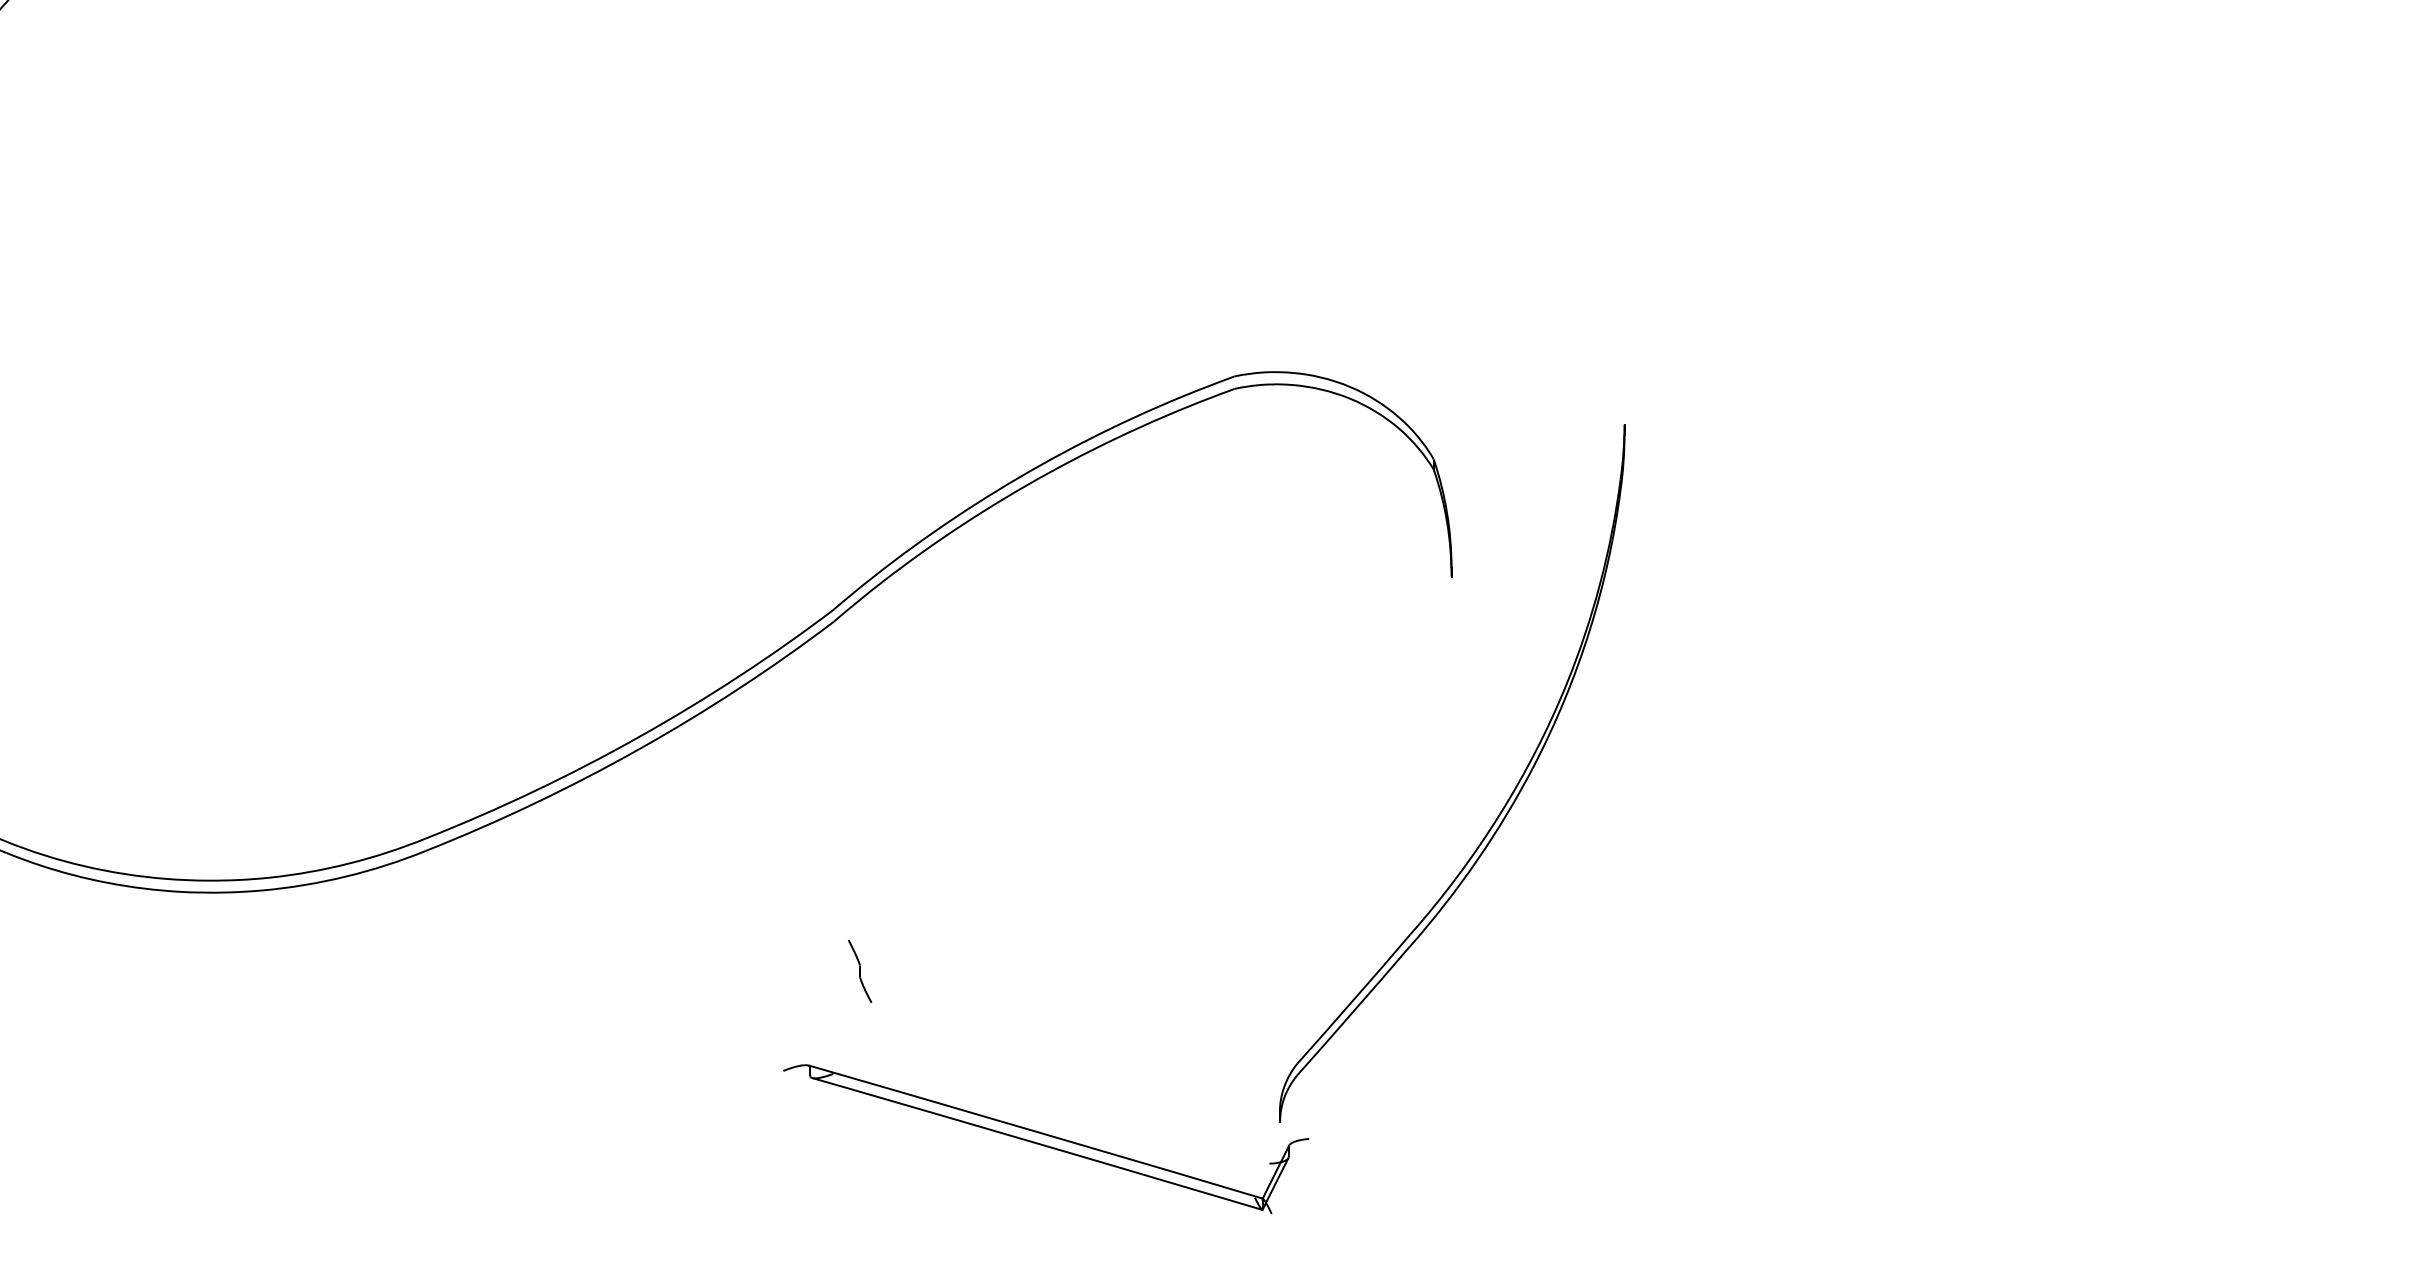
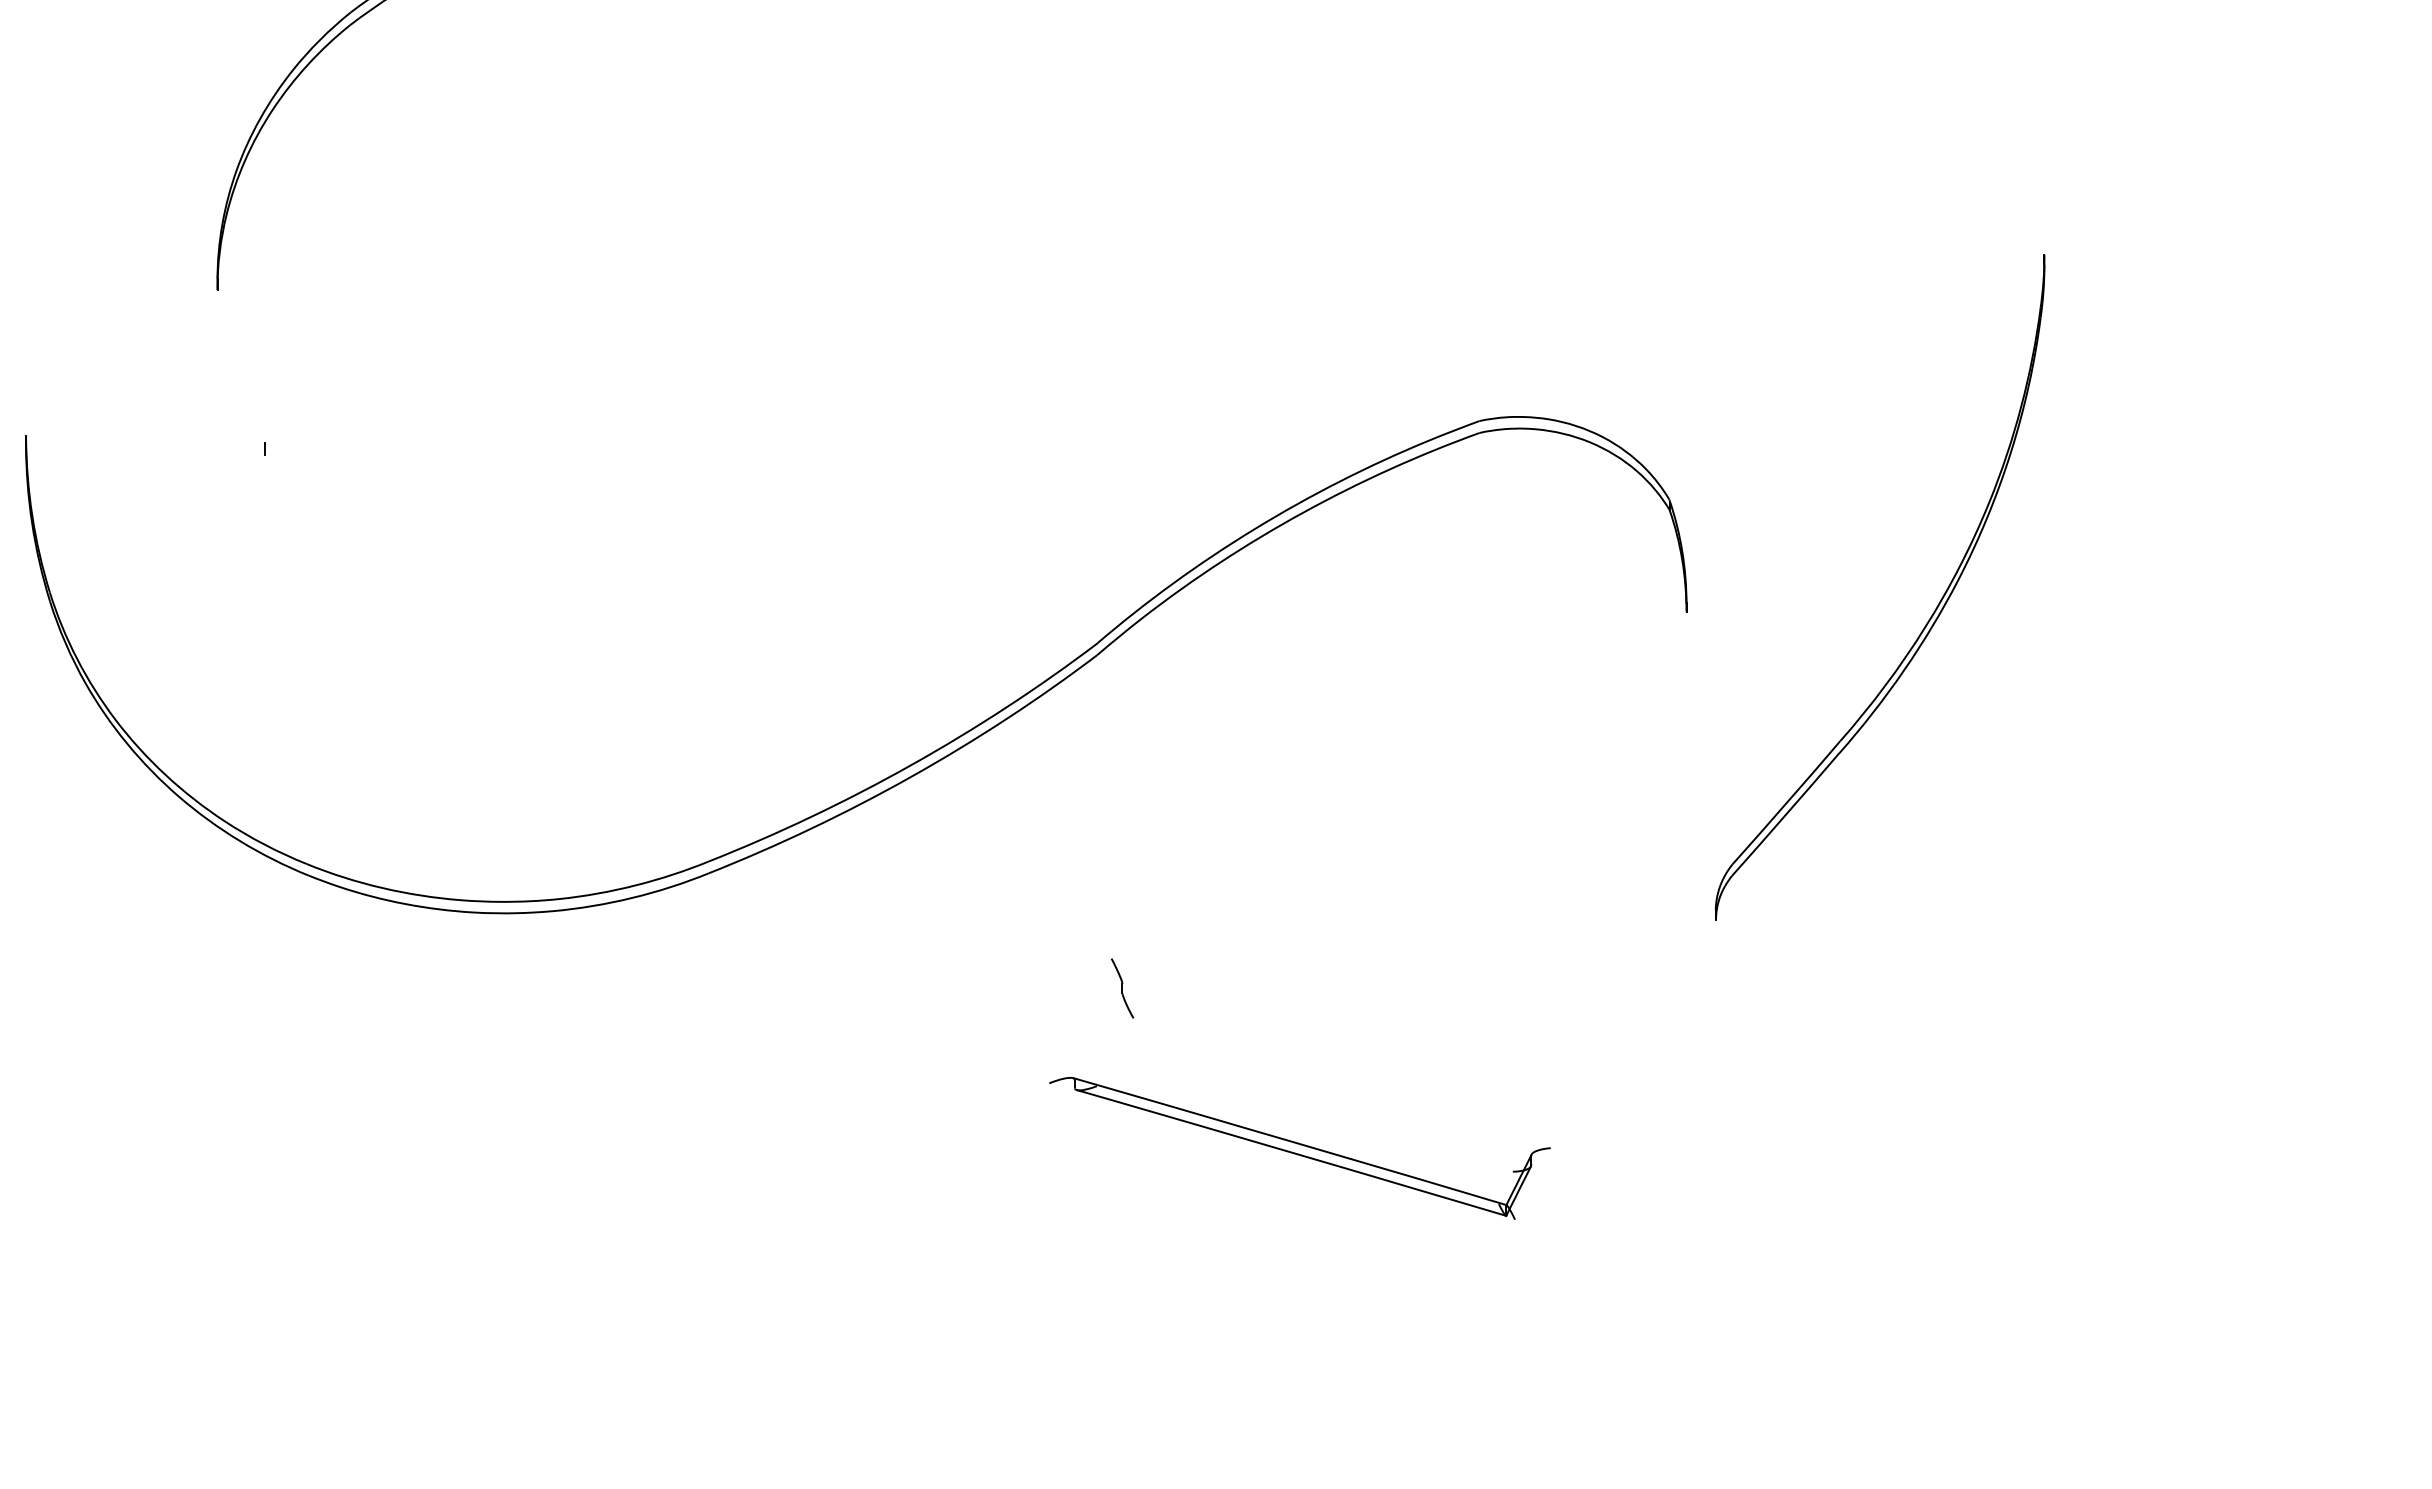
part: (1502, 806) -> (1928, 619), moved

